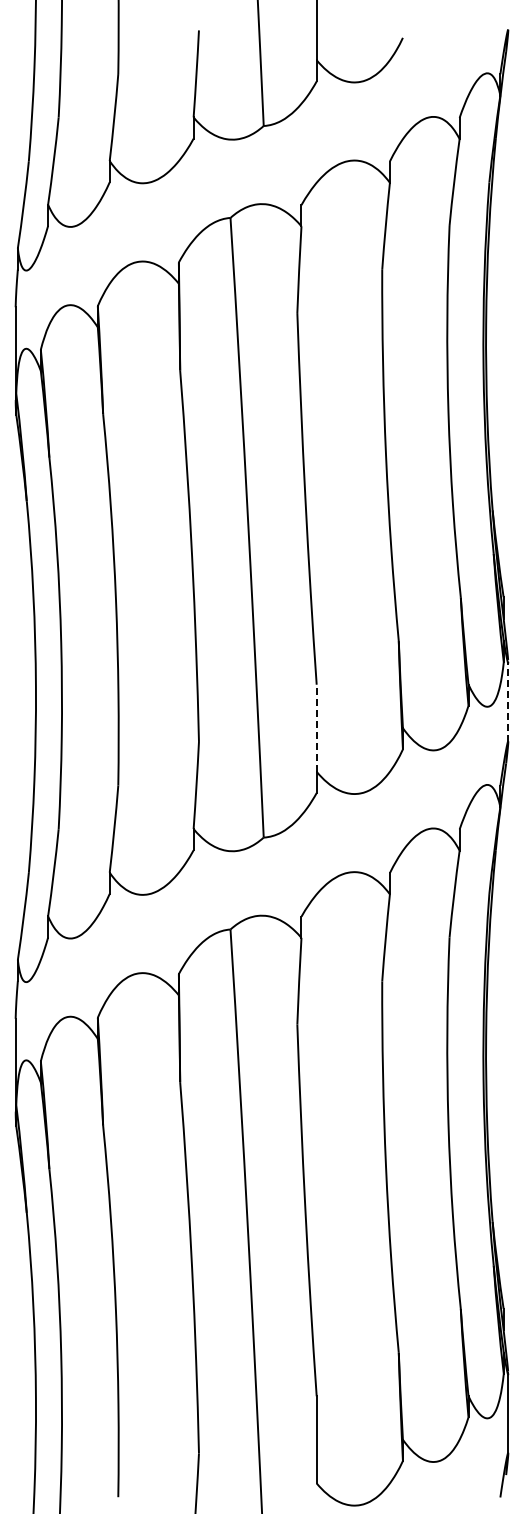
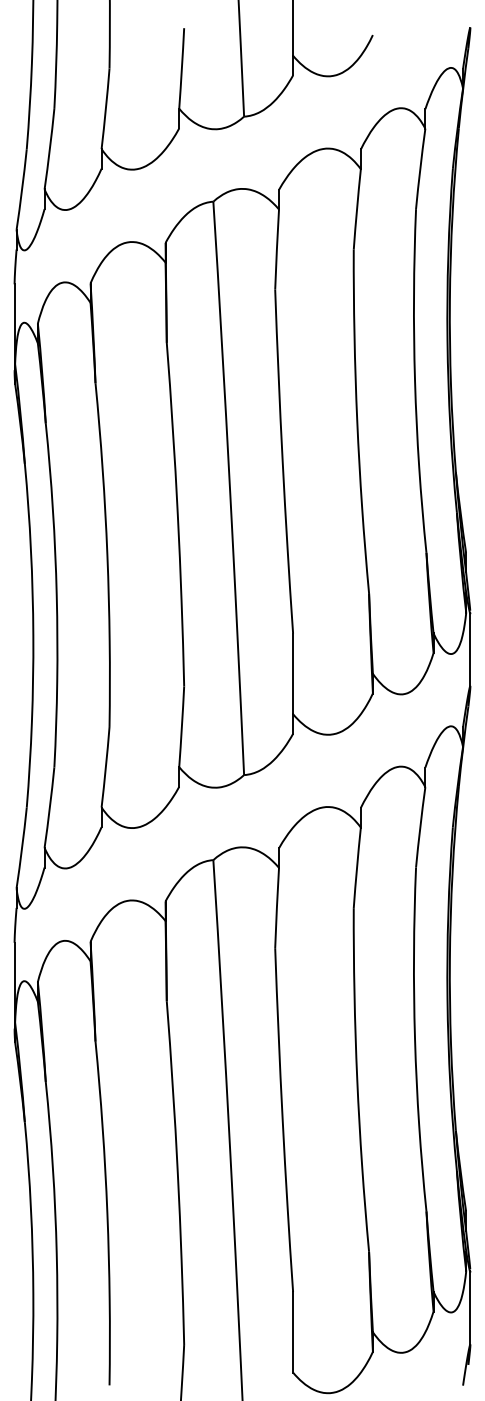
line: (508, 701) -> (470, 649), dashed -> solid
line: (316, 728) -> (292, 674), dashed -> solid

